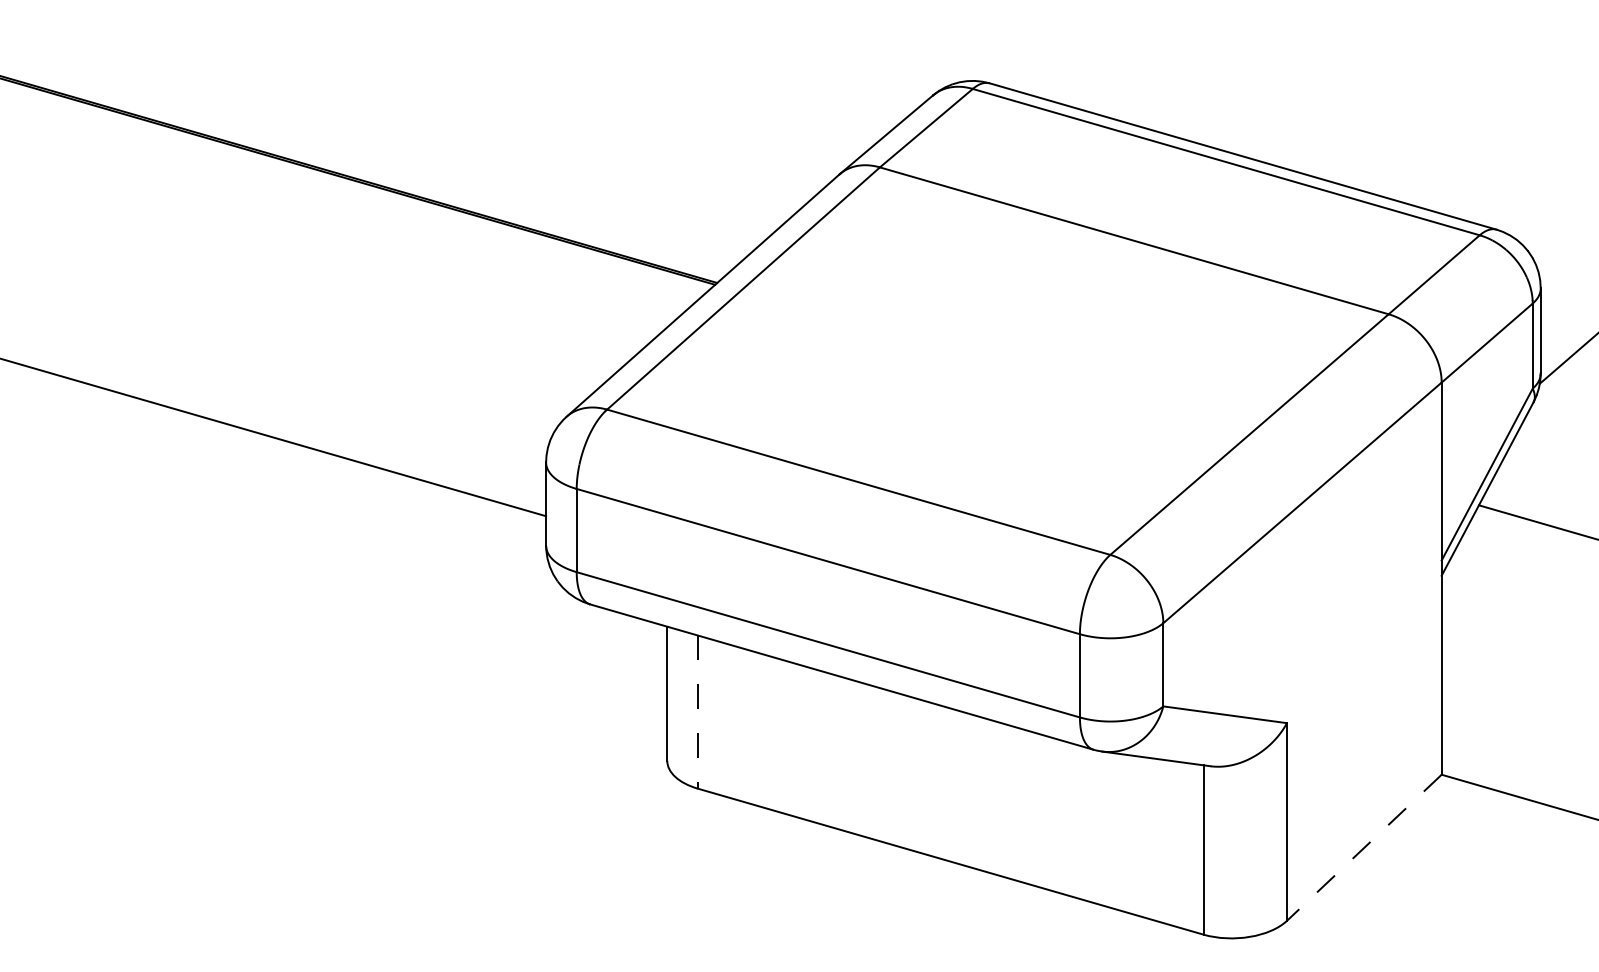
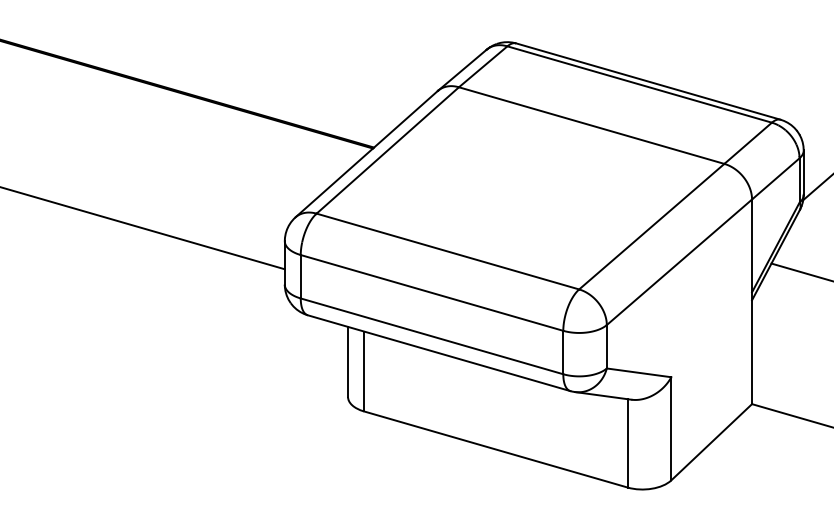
line: (696, 712) -> (363, 371), dashed -> solid
line: (1363, 848) -> (711, 442), dashed -> solid

